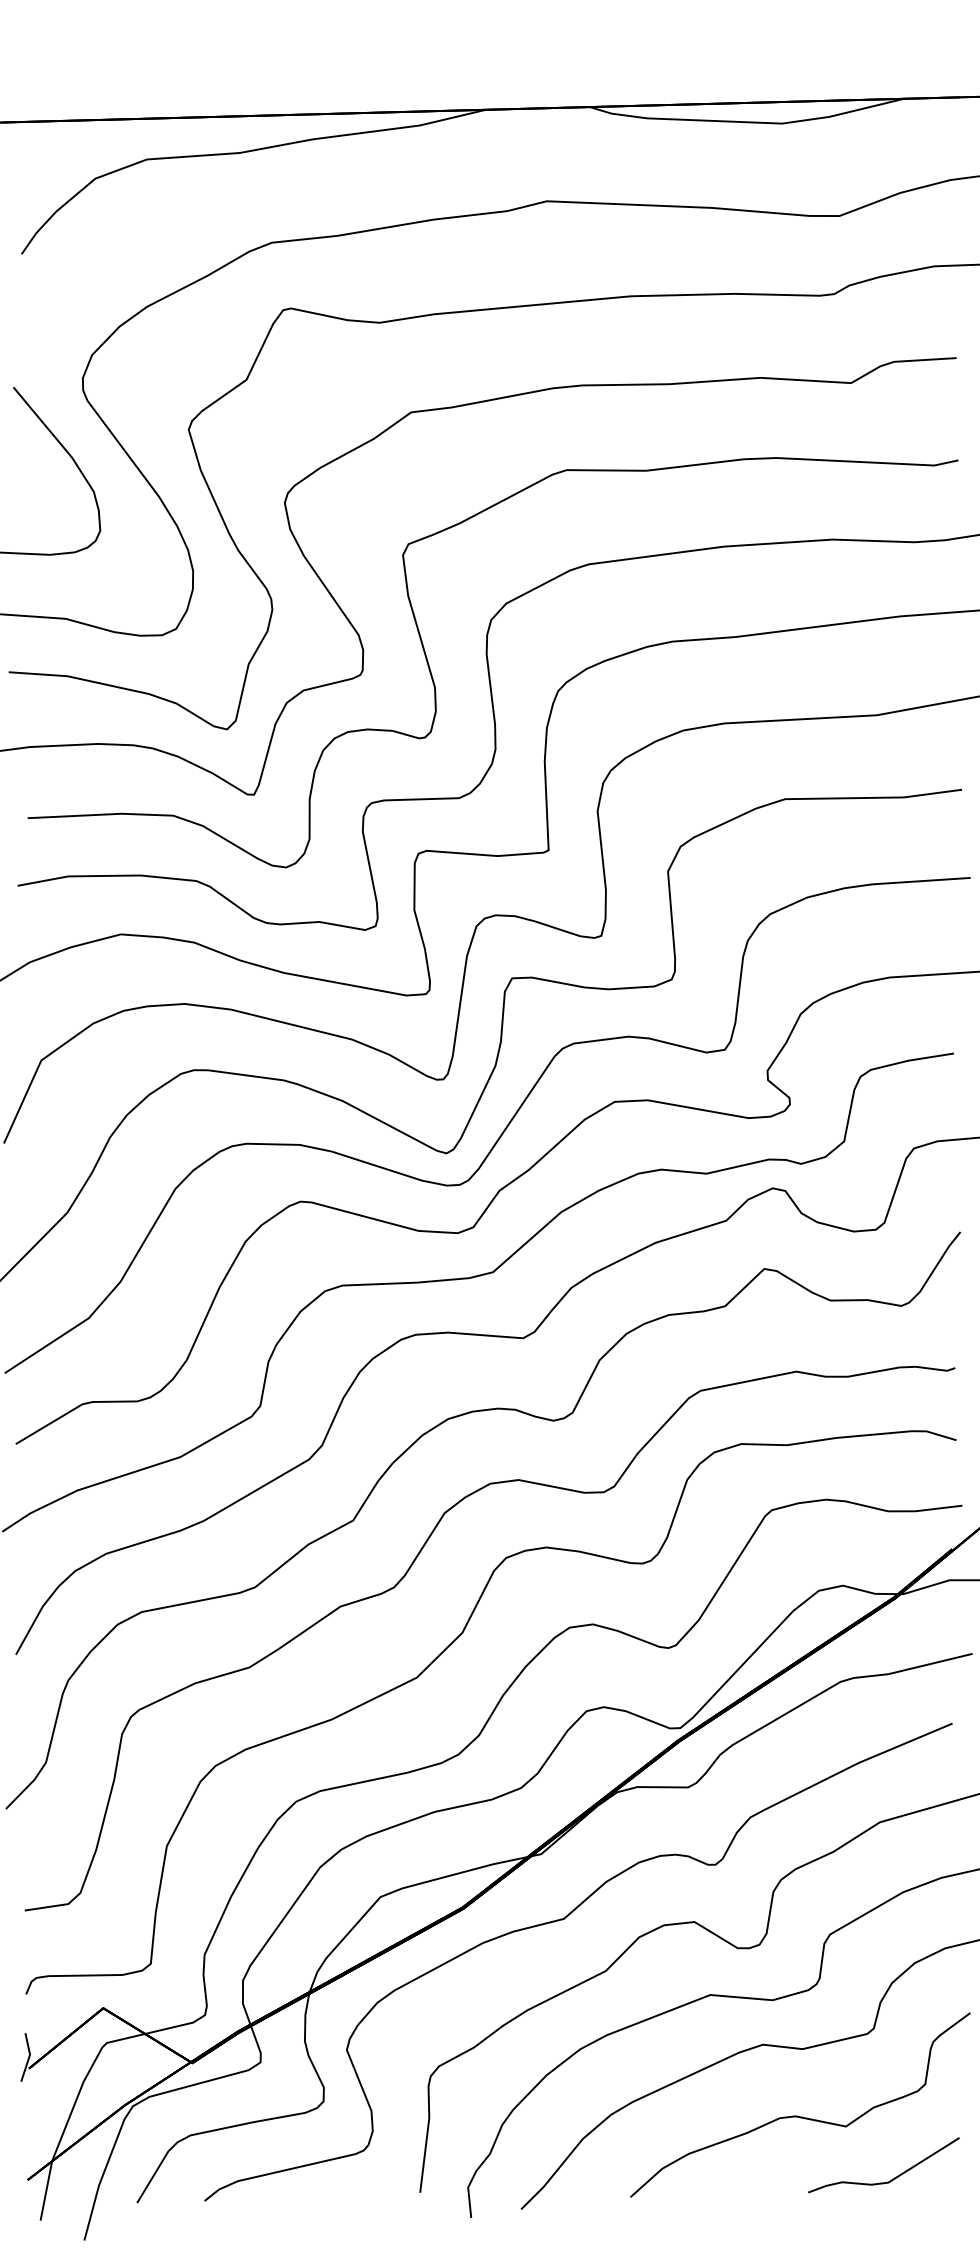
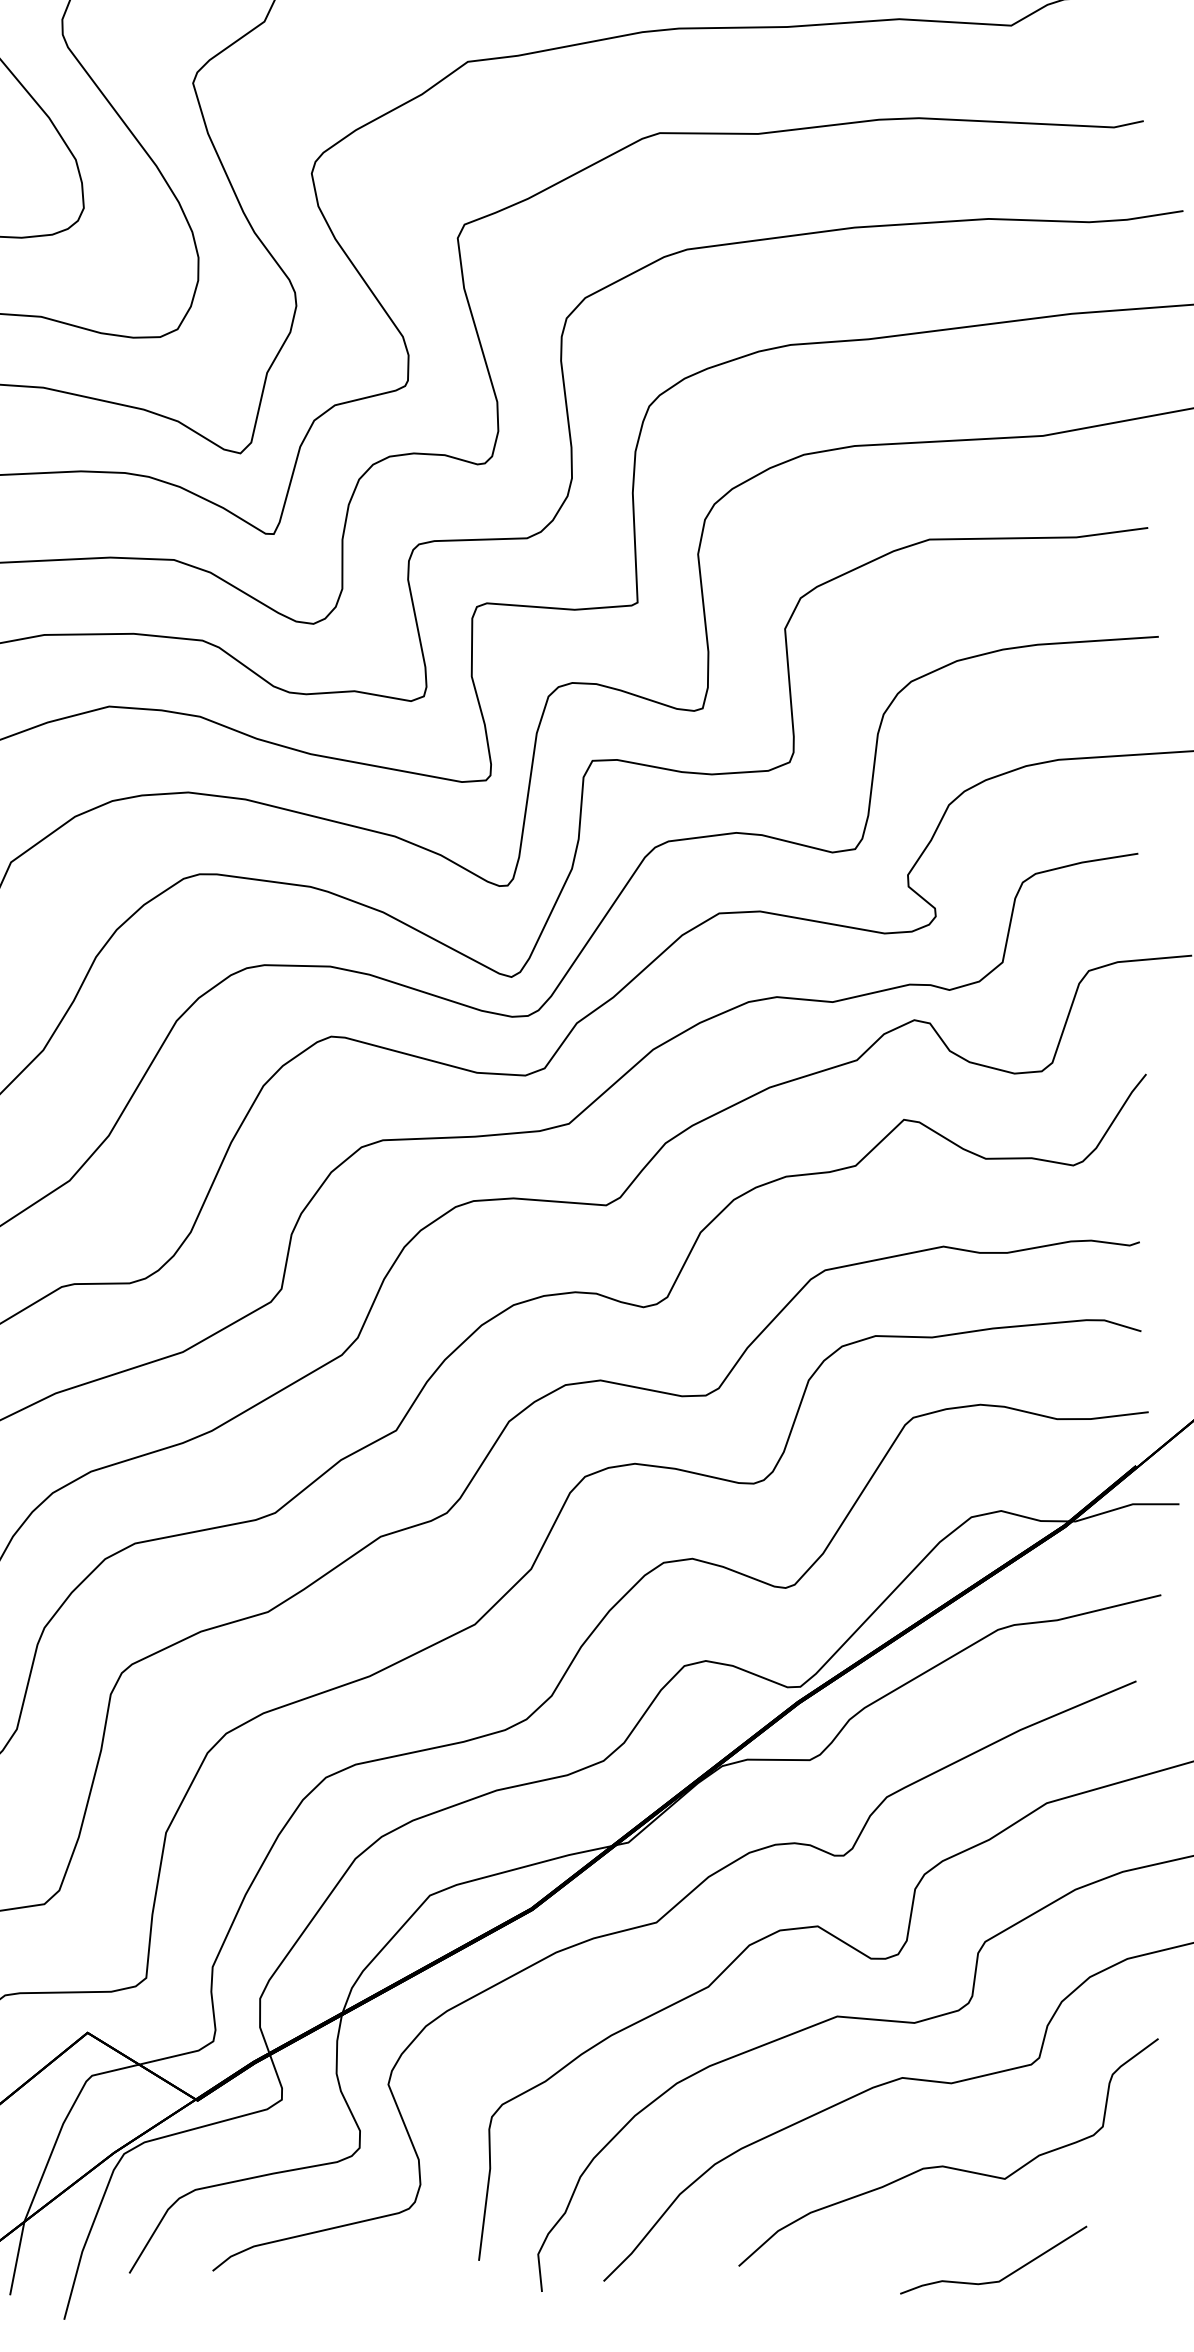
curve: (892, 2178) -> (1004, 2276), moved

